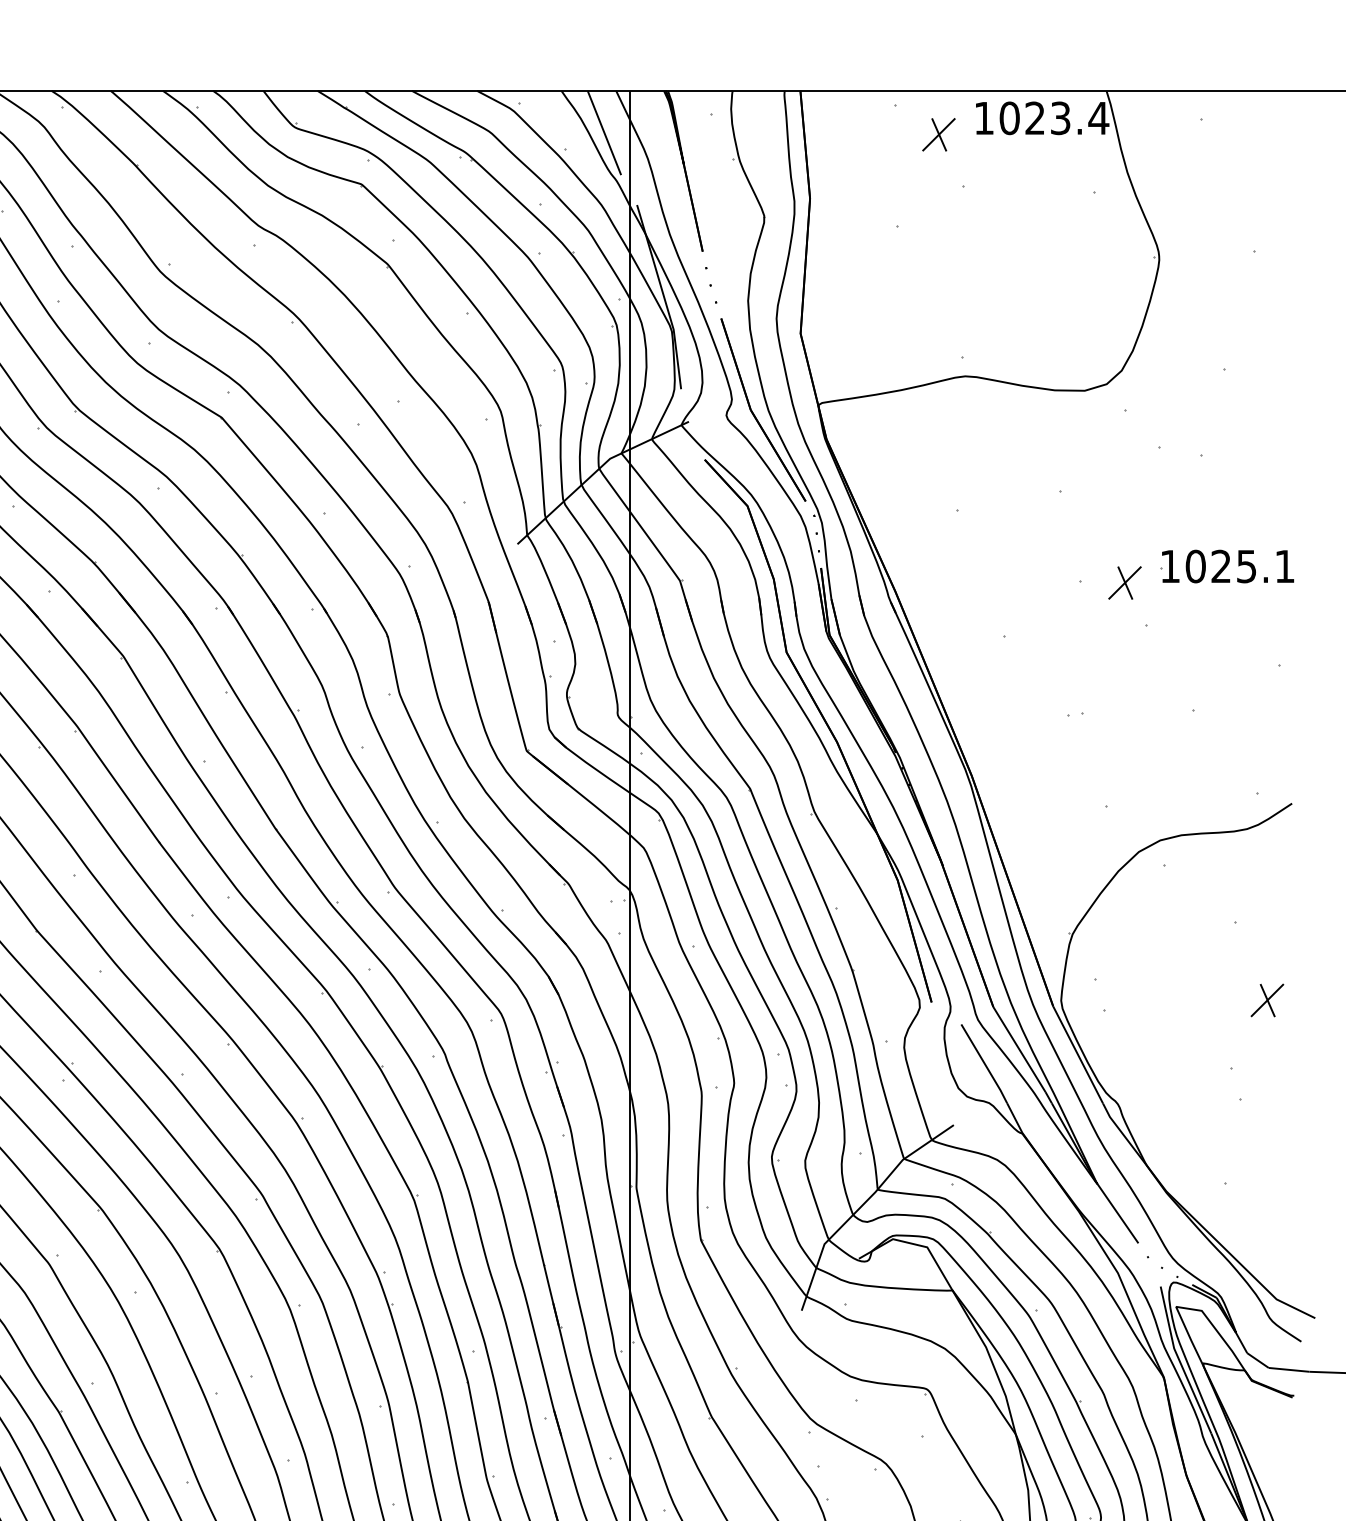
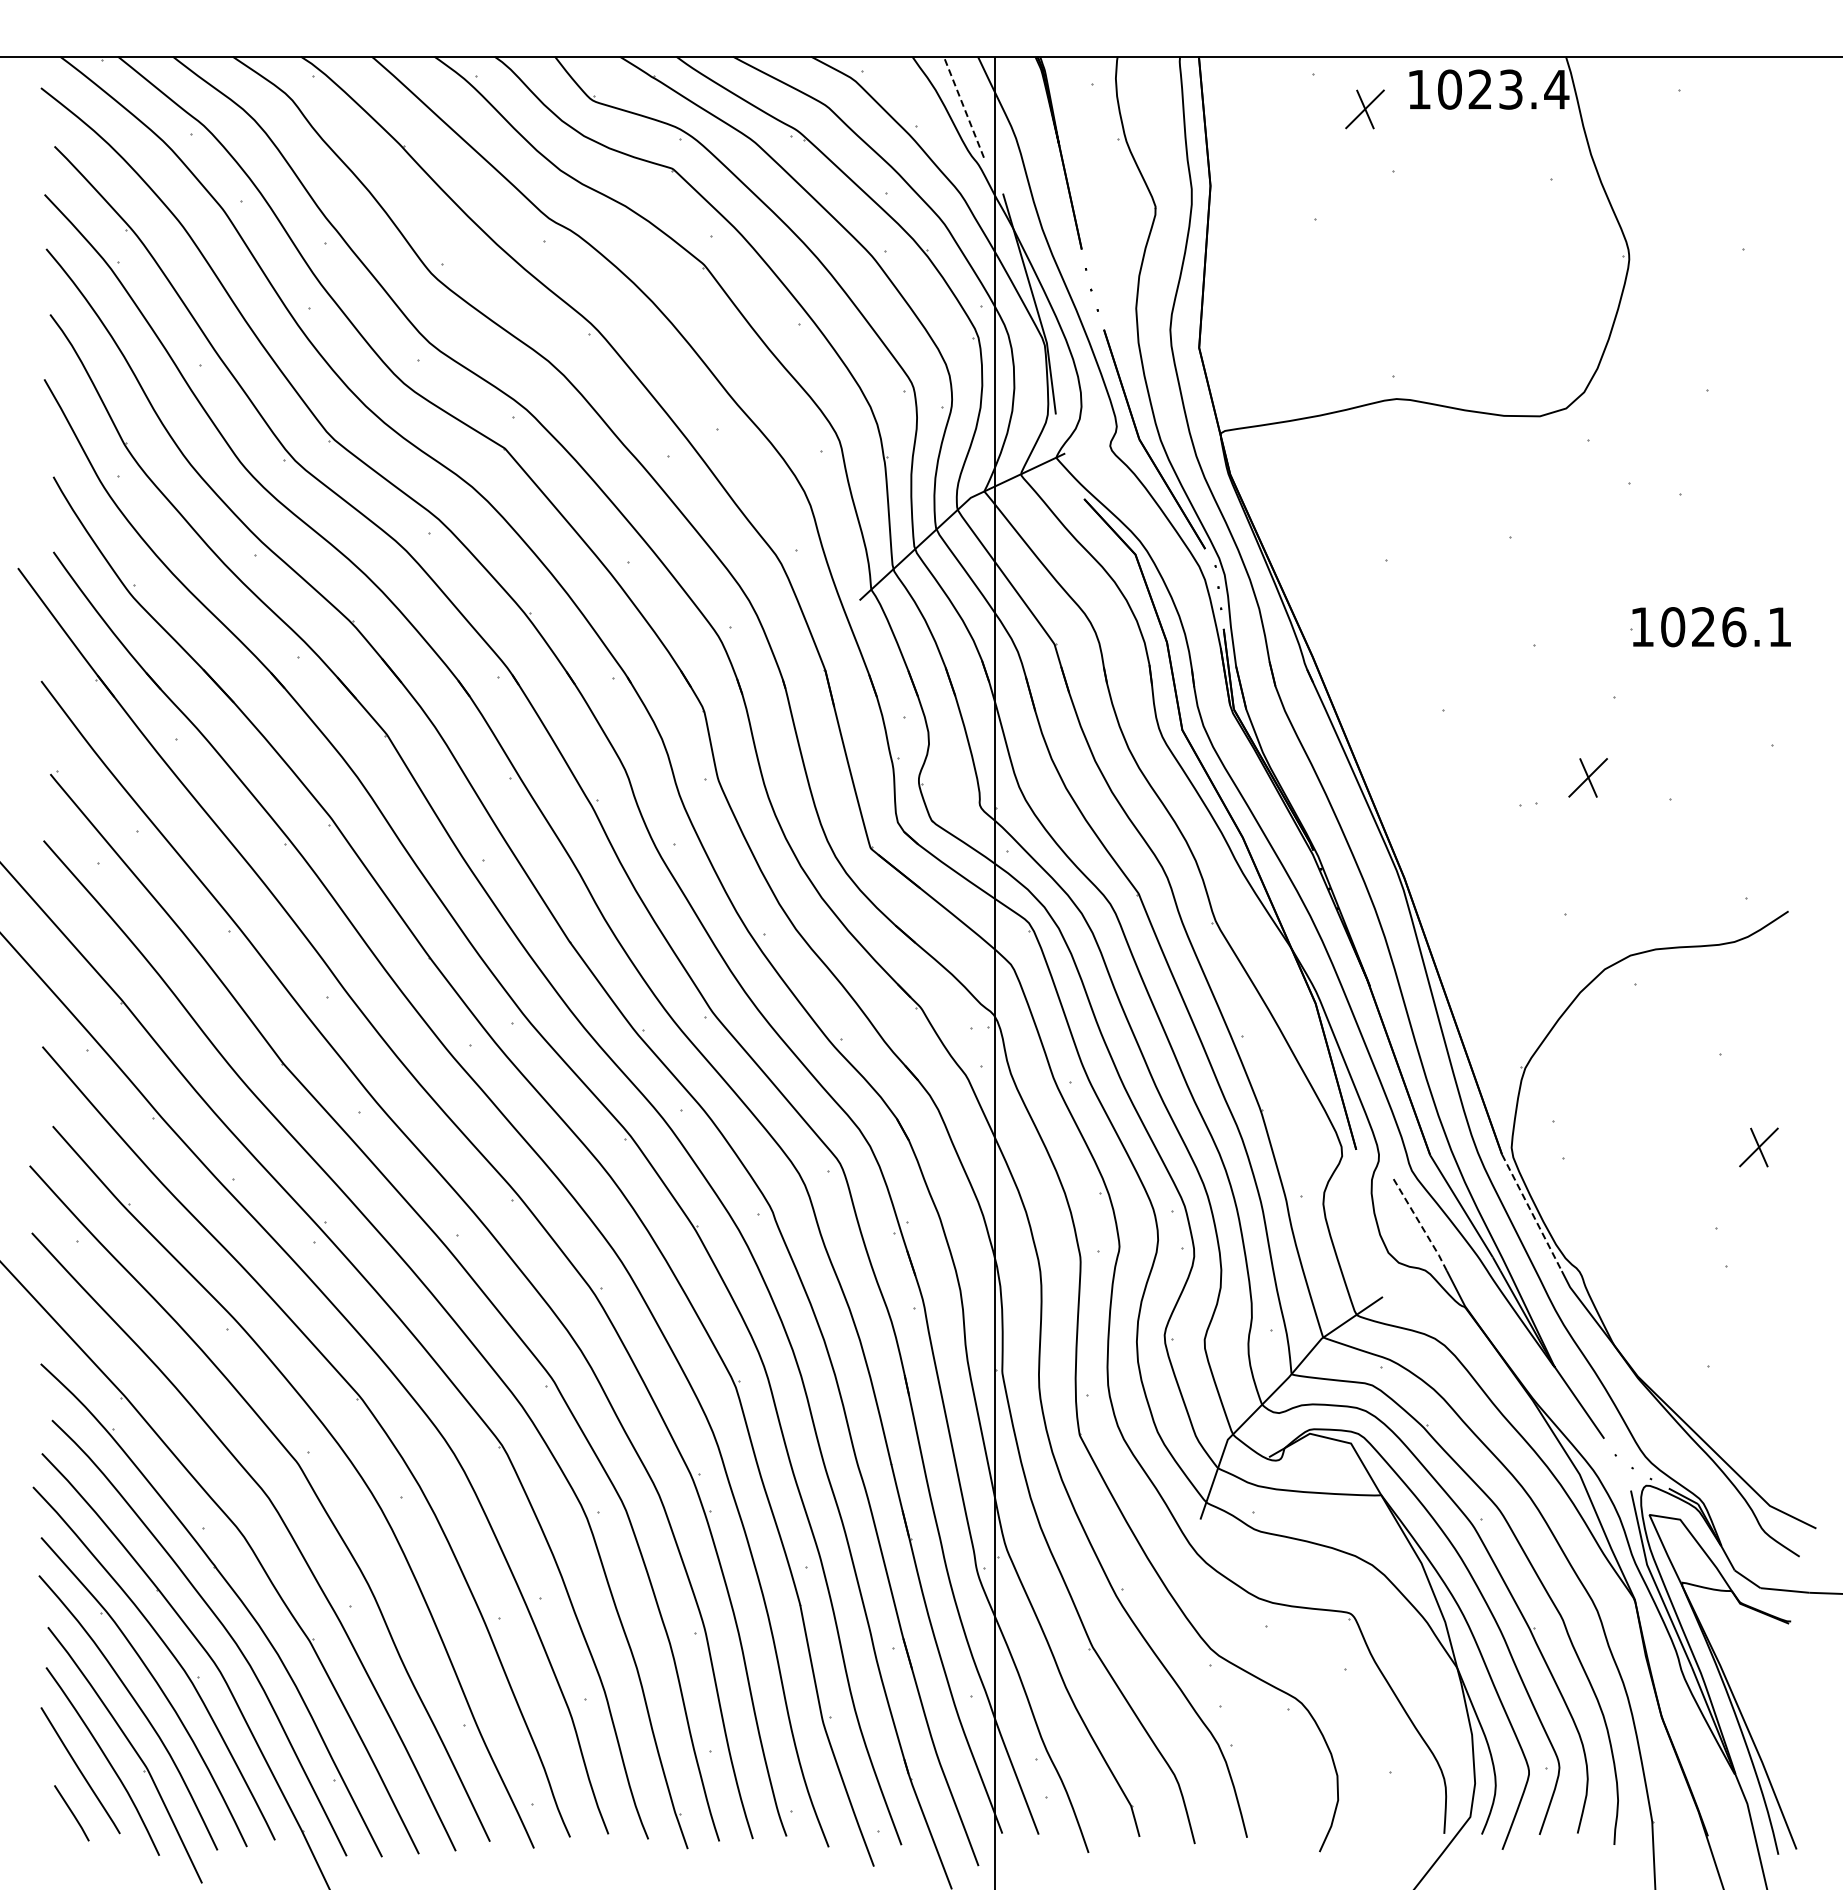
line: (604, 132) -> (963, 106), solid -> dashed
text: (1247, 566) -> (1734, 627), 1025.1 -> 1026.1
part: (1124, 582) -> (1587, 777), moved
line: (1078, 1055) -> (1532, 1213), solid -> dashed
line: (985, 1063) -> (1420, 1223), solid -> dashed

